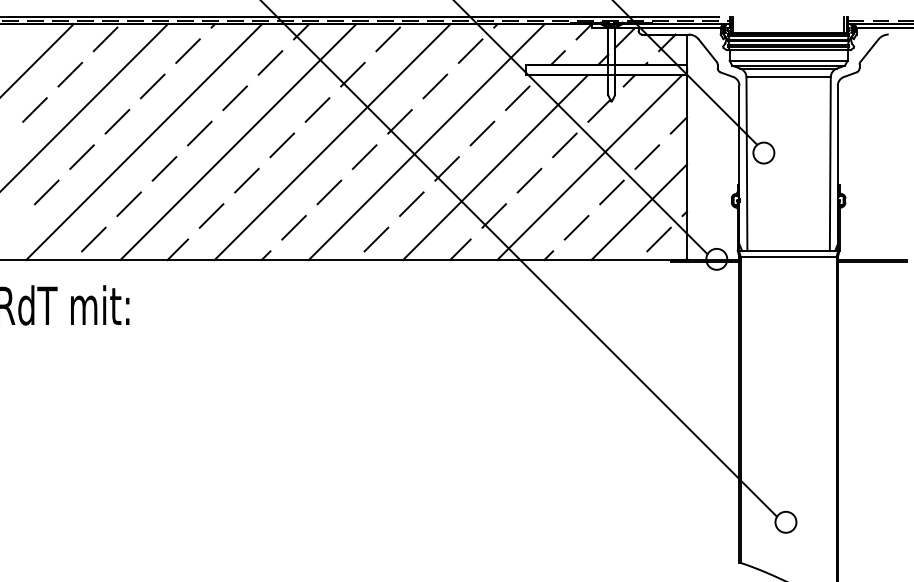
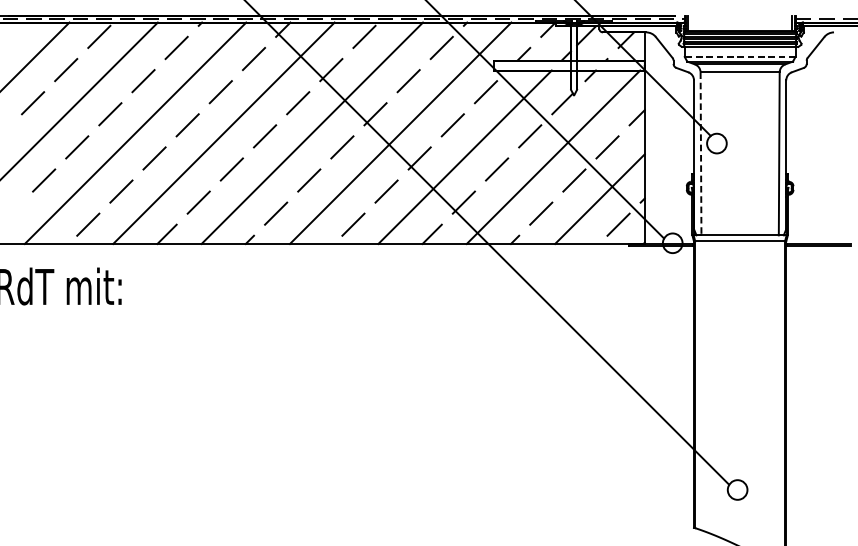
line: (788, 60) -> (740, 56), solid -> dashed
line: (746, 164) -> (700, 154), solid -> dashed

